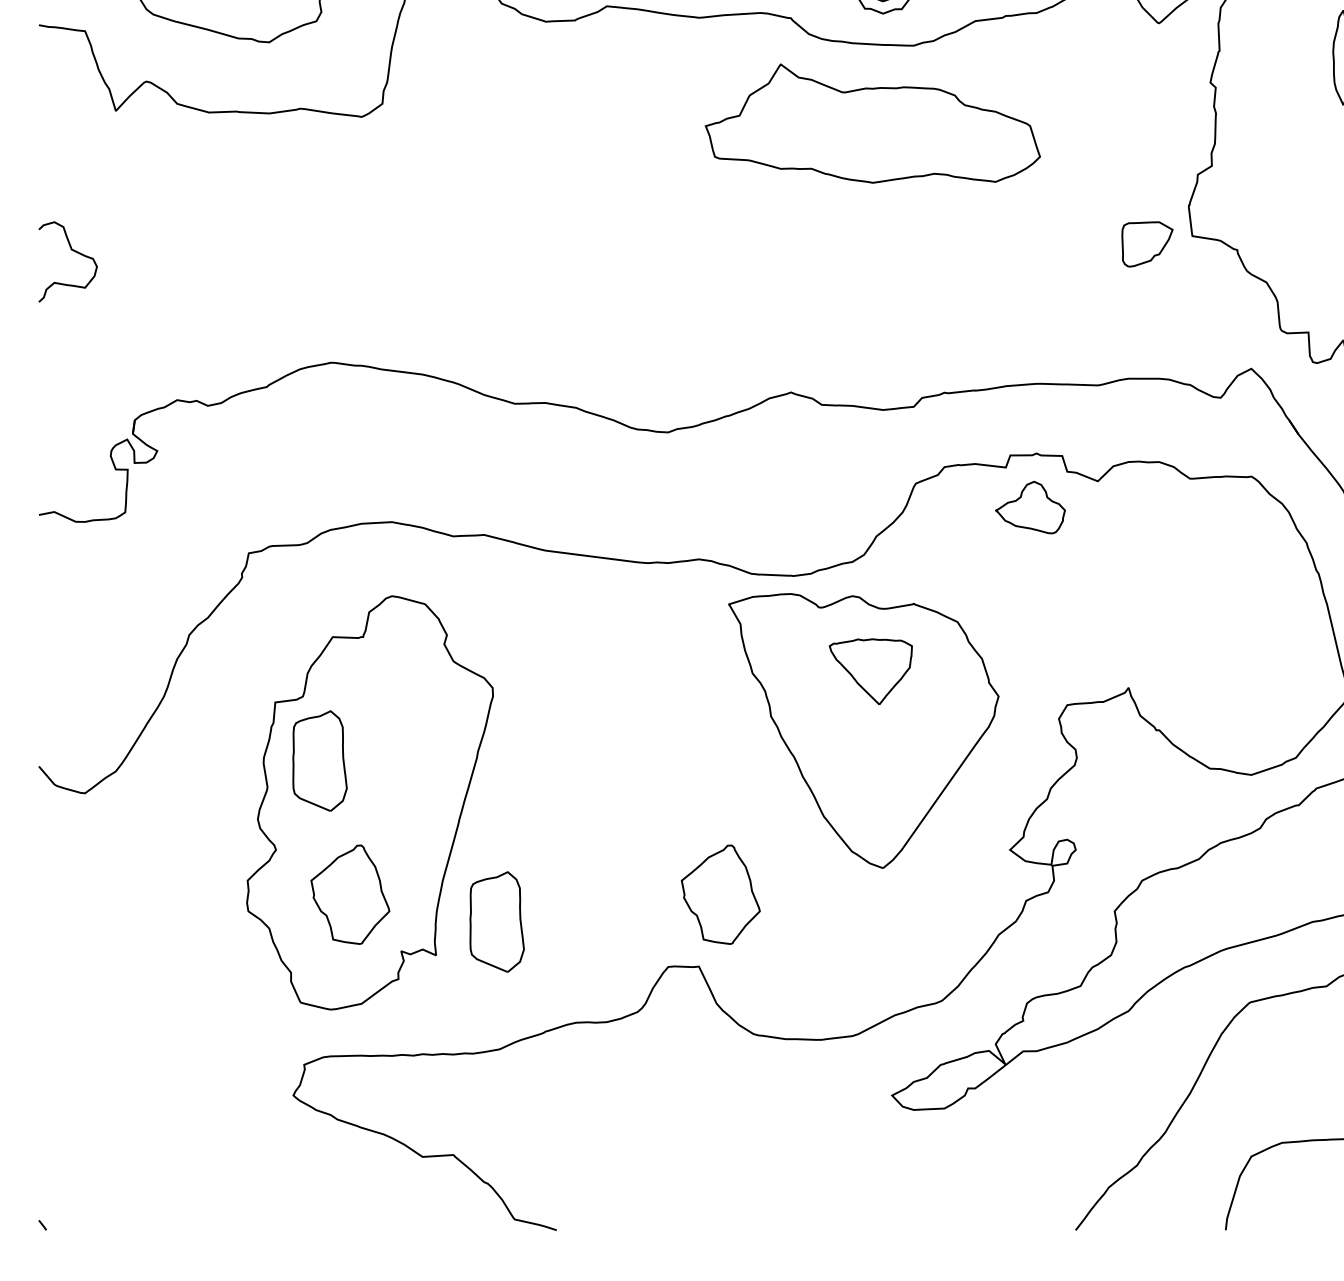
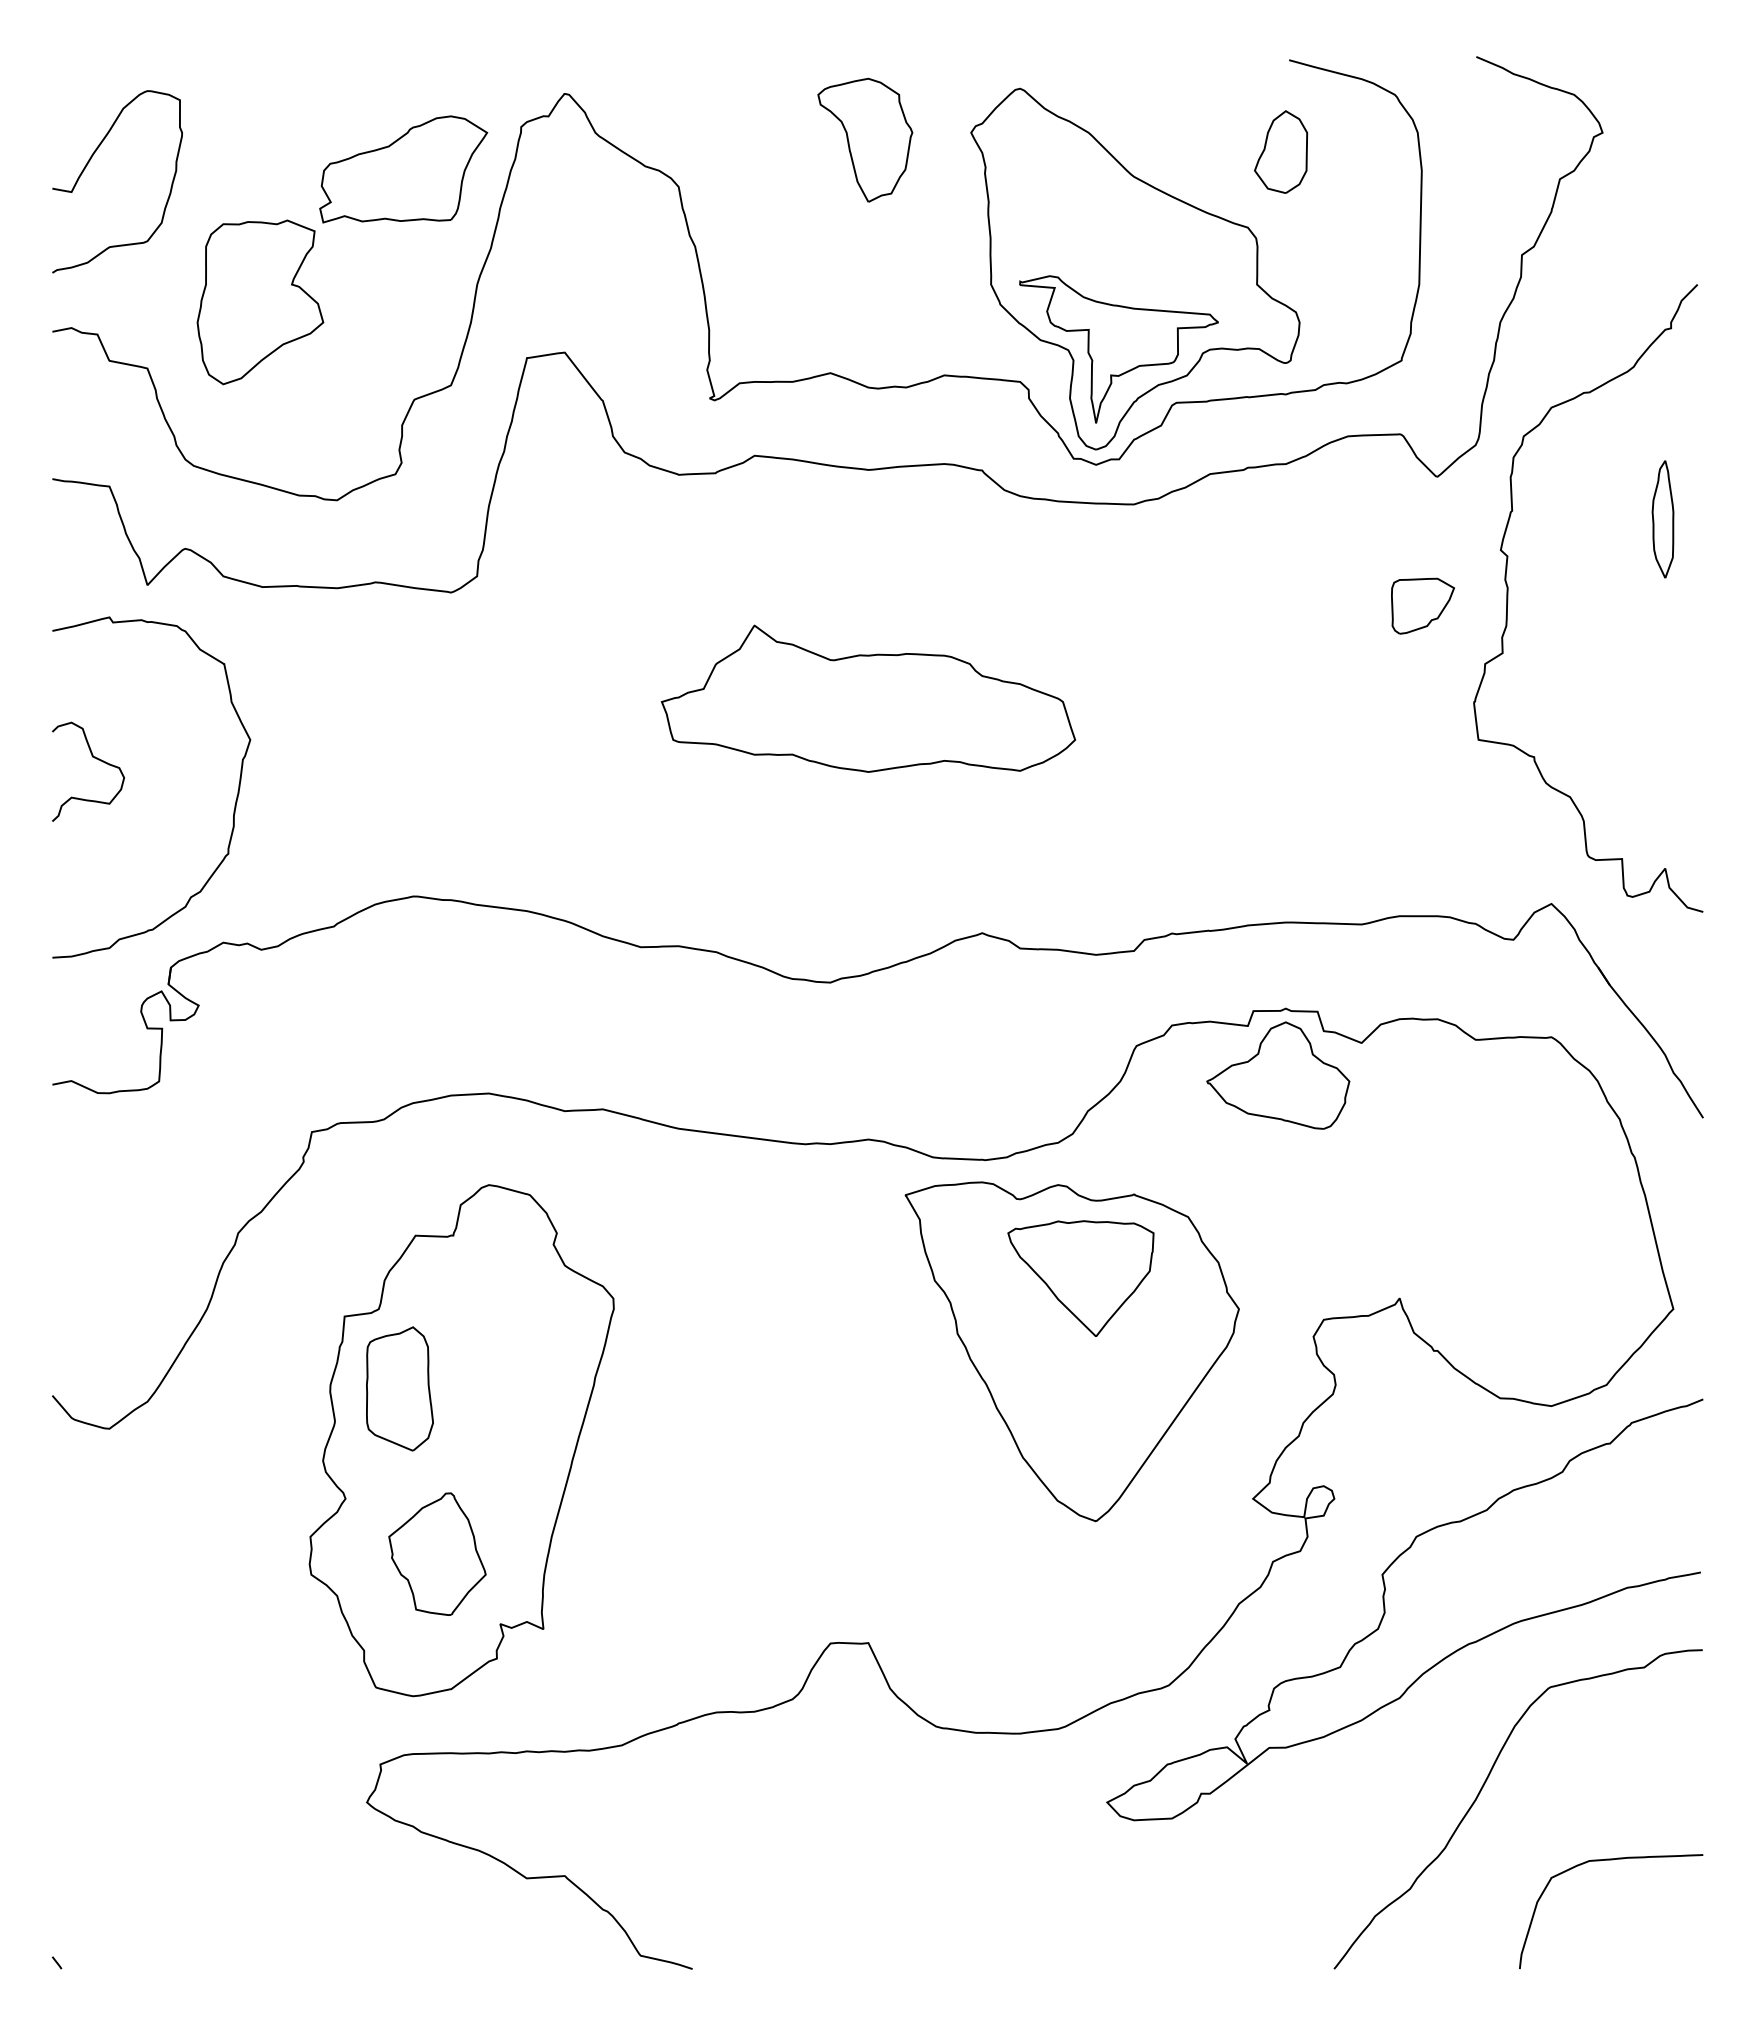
part: (872, 123) -> (867, 698), moved
part: (1147, 243) -> (1422, 605), moved
curve: (186, 289) -> (234, 805), added
part: (1030, 507) -> (1278, 1075), size x1.67
part: (870, 671) -> (1080, 1278), size x1.43
part: (720, 894) -> (895, 1553), removed
part: (496, 921) -> (618, 1587), removed

